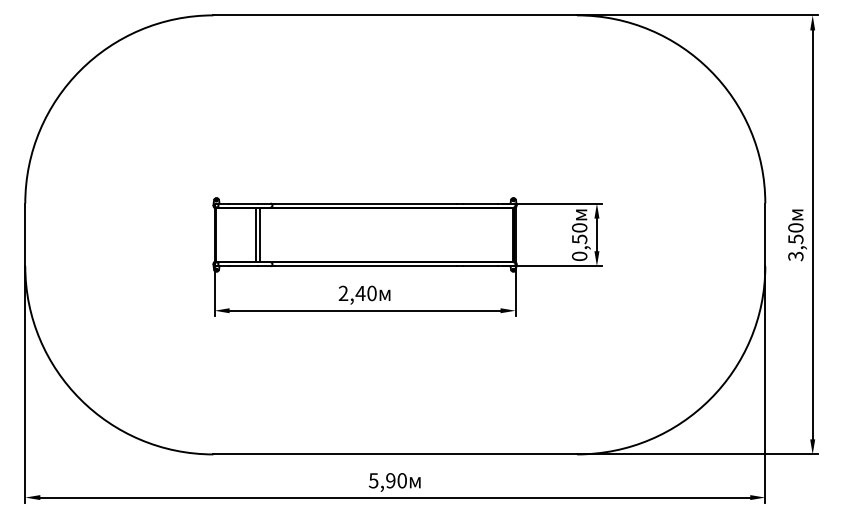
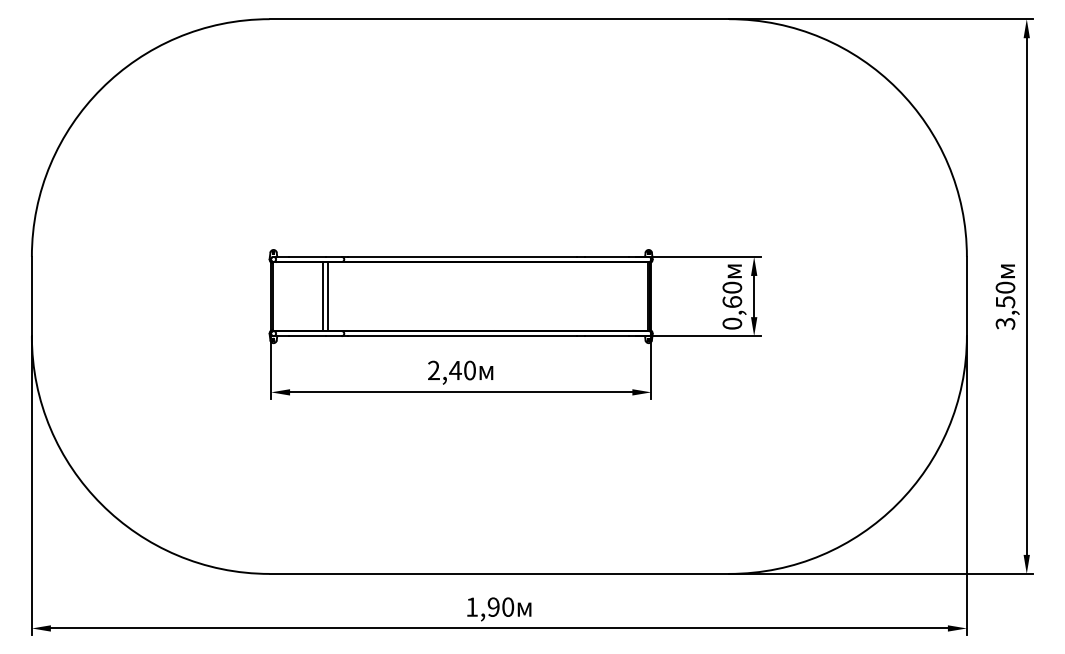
text: (579, 239) -> (732, 302), 0,50 -> 0,60
text: (373, 480) -> (471, 606), 5,90 -> 1,90

